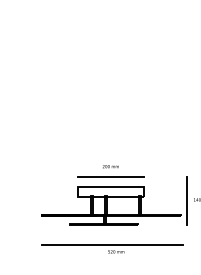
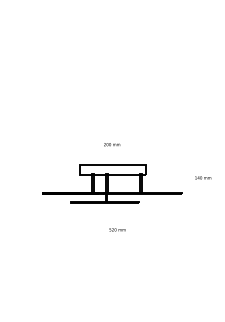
line: (111, 176) -> (112, 154), removed
line: (186, 200) -> (187, 178), removed
line: (112, 244) -> (113, 222), removed

